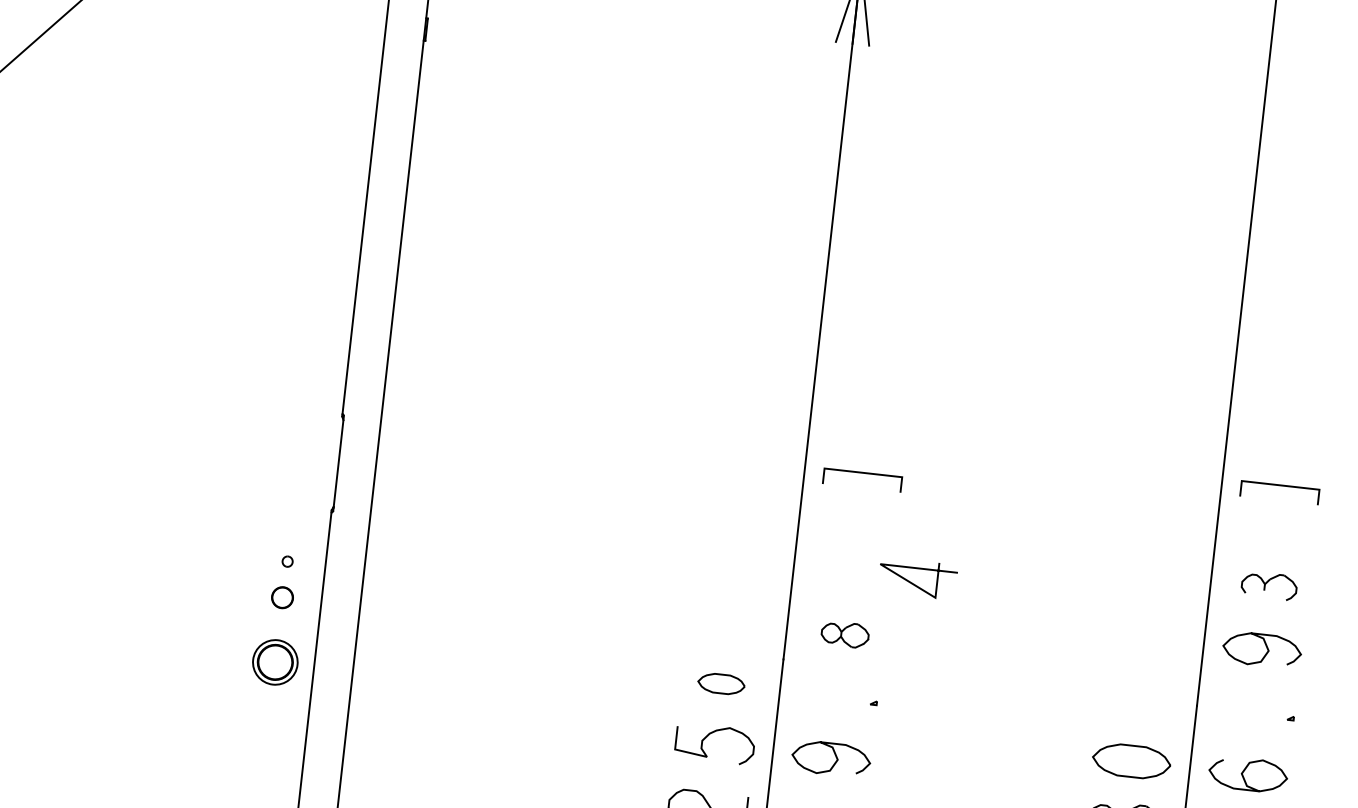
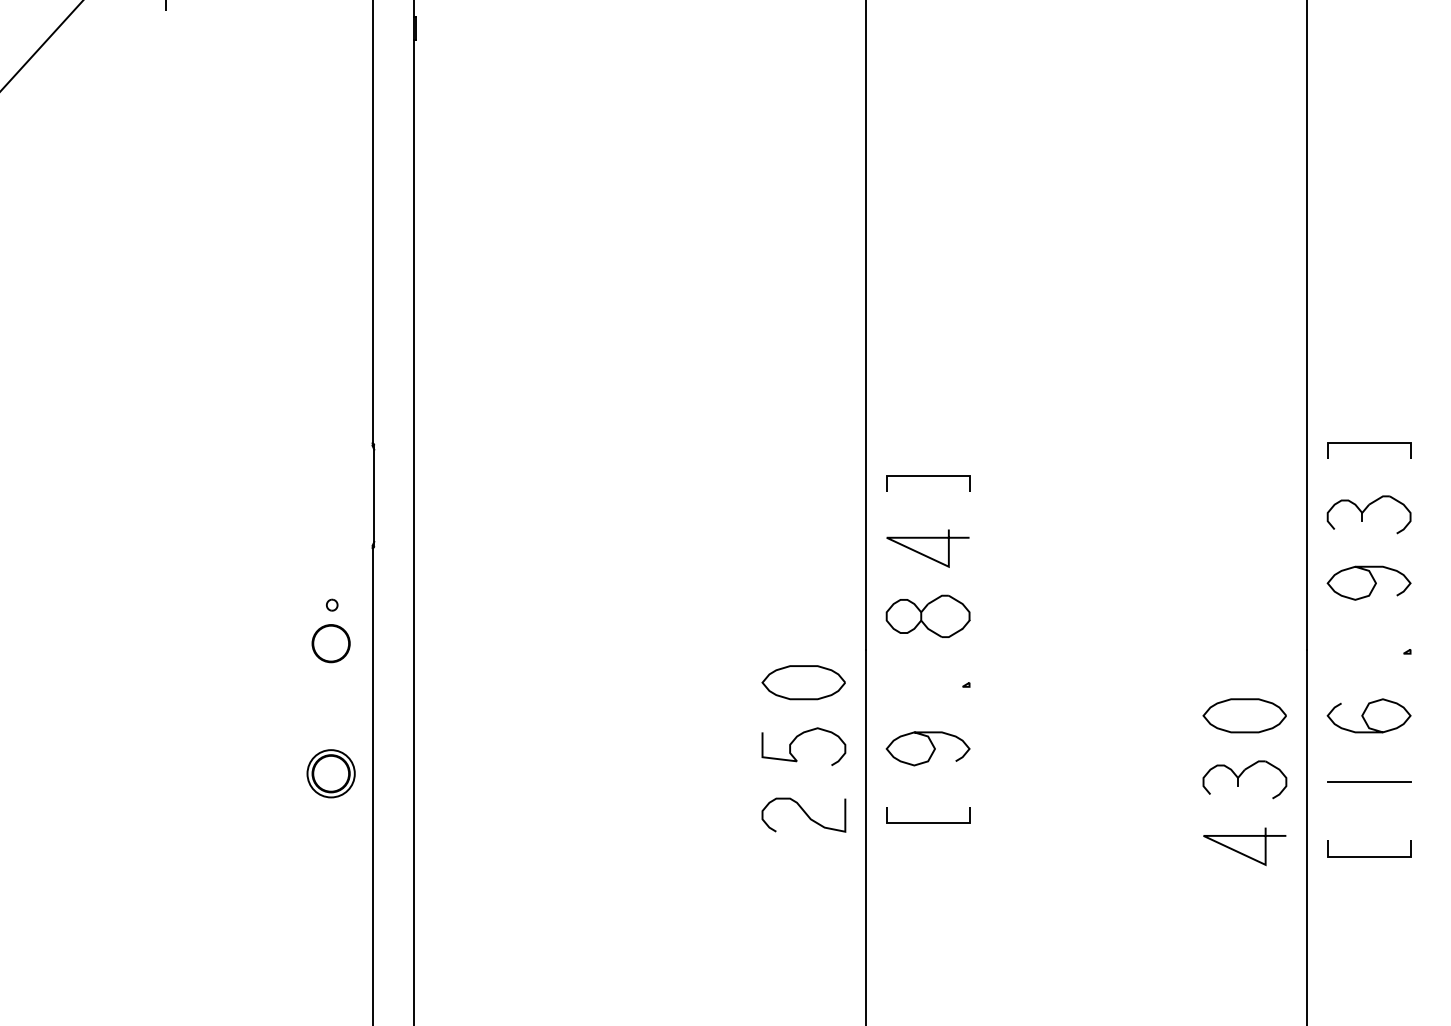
line: (863, 473) -> (928, 476), moved
line: (1280, 486) -> (1369, 443), moved
line: (914, 583) -> (925, 554), moved
part: (1268, 585) -> (1368, 514), size x1.43
circle: (282, 597) -> (330, 643), size x1.67
part: (844, 633) -> (927, 615), size x1.67
part: (274, 662) -> (330, 773), moved
part: (721, 683) -> (803, 682), size x1.67

